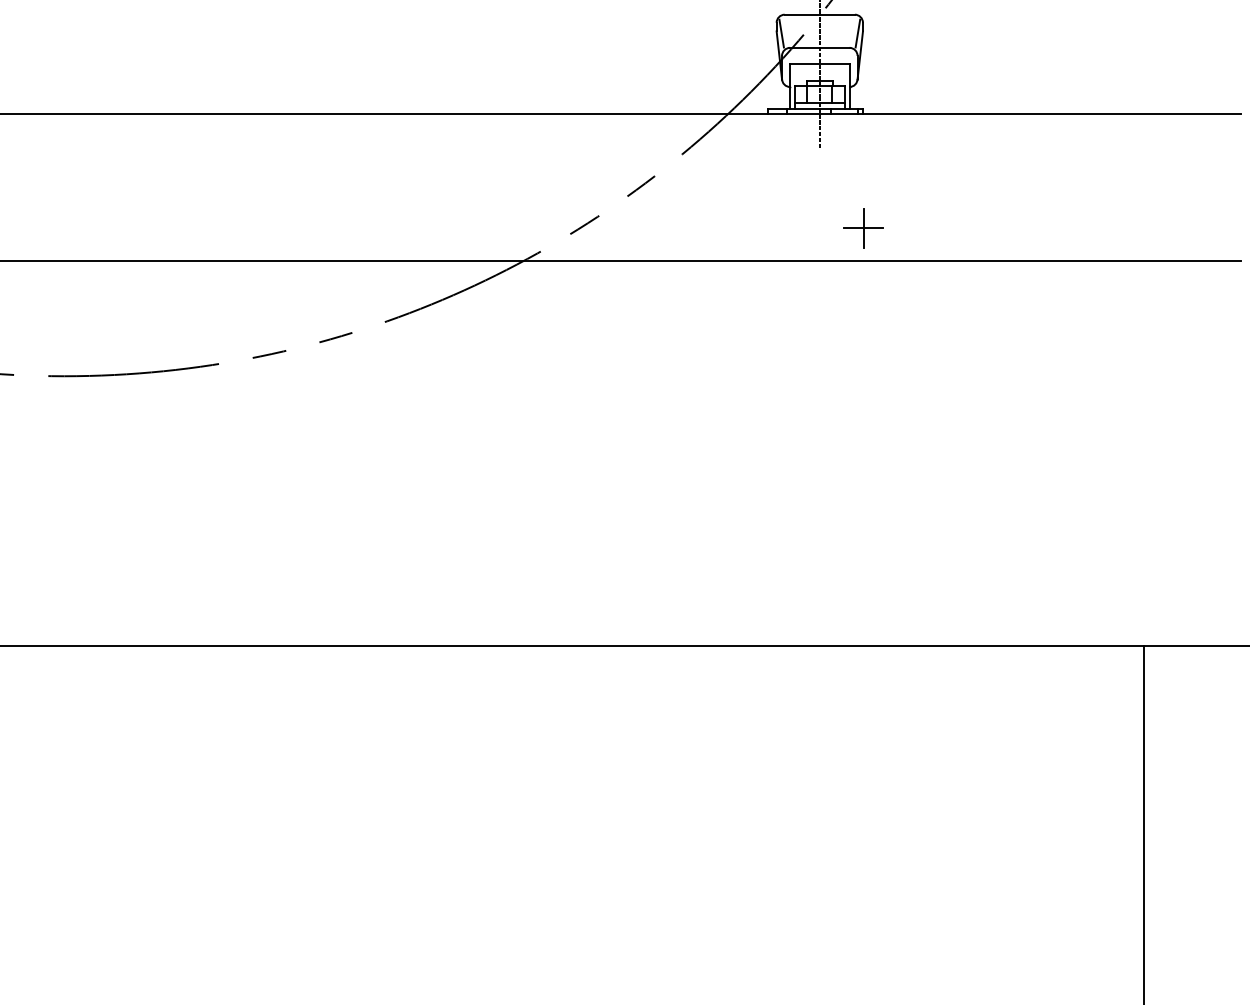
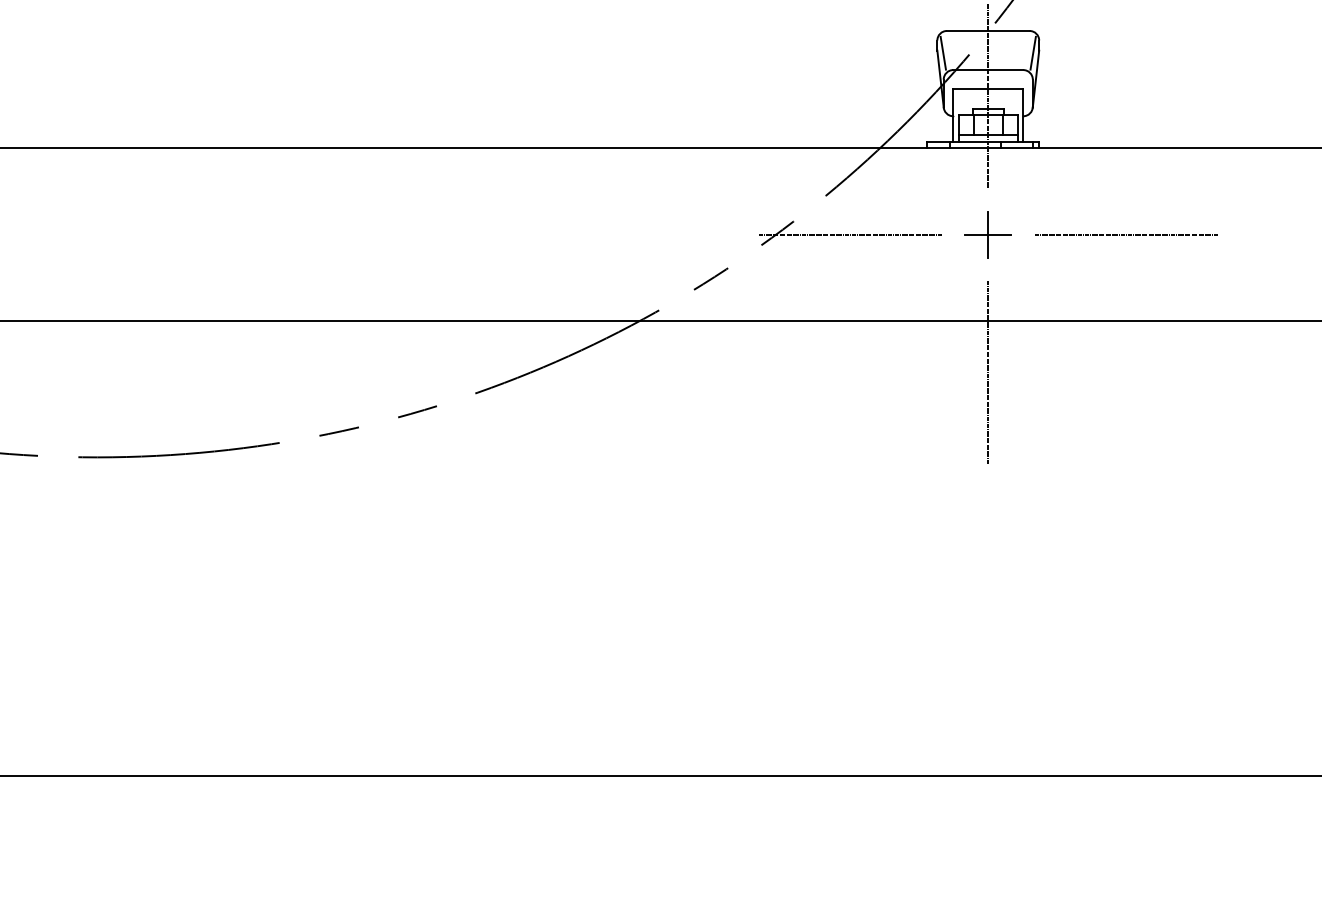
line: (702, 187) -> (849, 234), added
line: (936, 187) -> (1125, 234), added
part: (863, 228) -> (987, 234), moved
line: (819, 304) -> (987, 372), added

